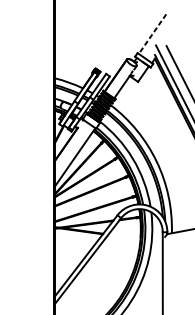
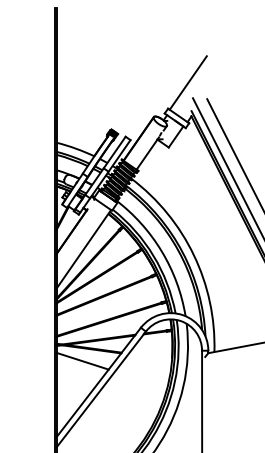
line: (152, 34) -> (188, 83), dashed -> solid
line: (74, 239) -> (82, 360), added

